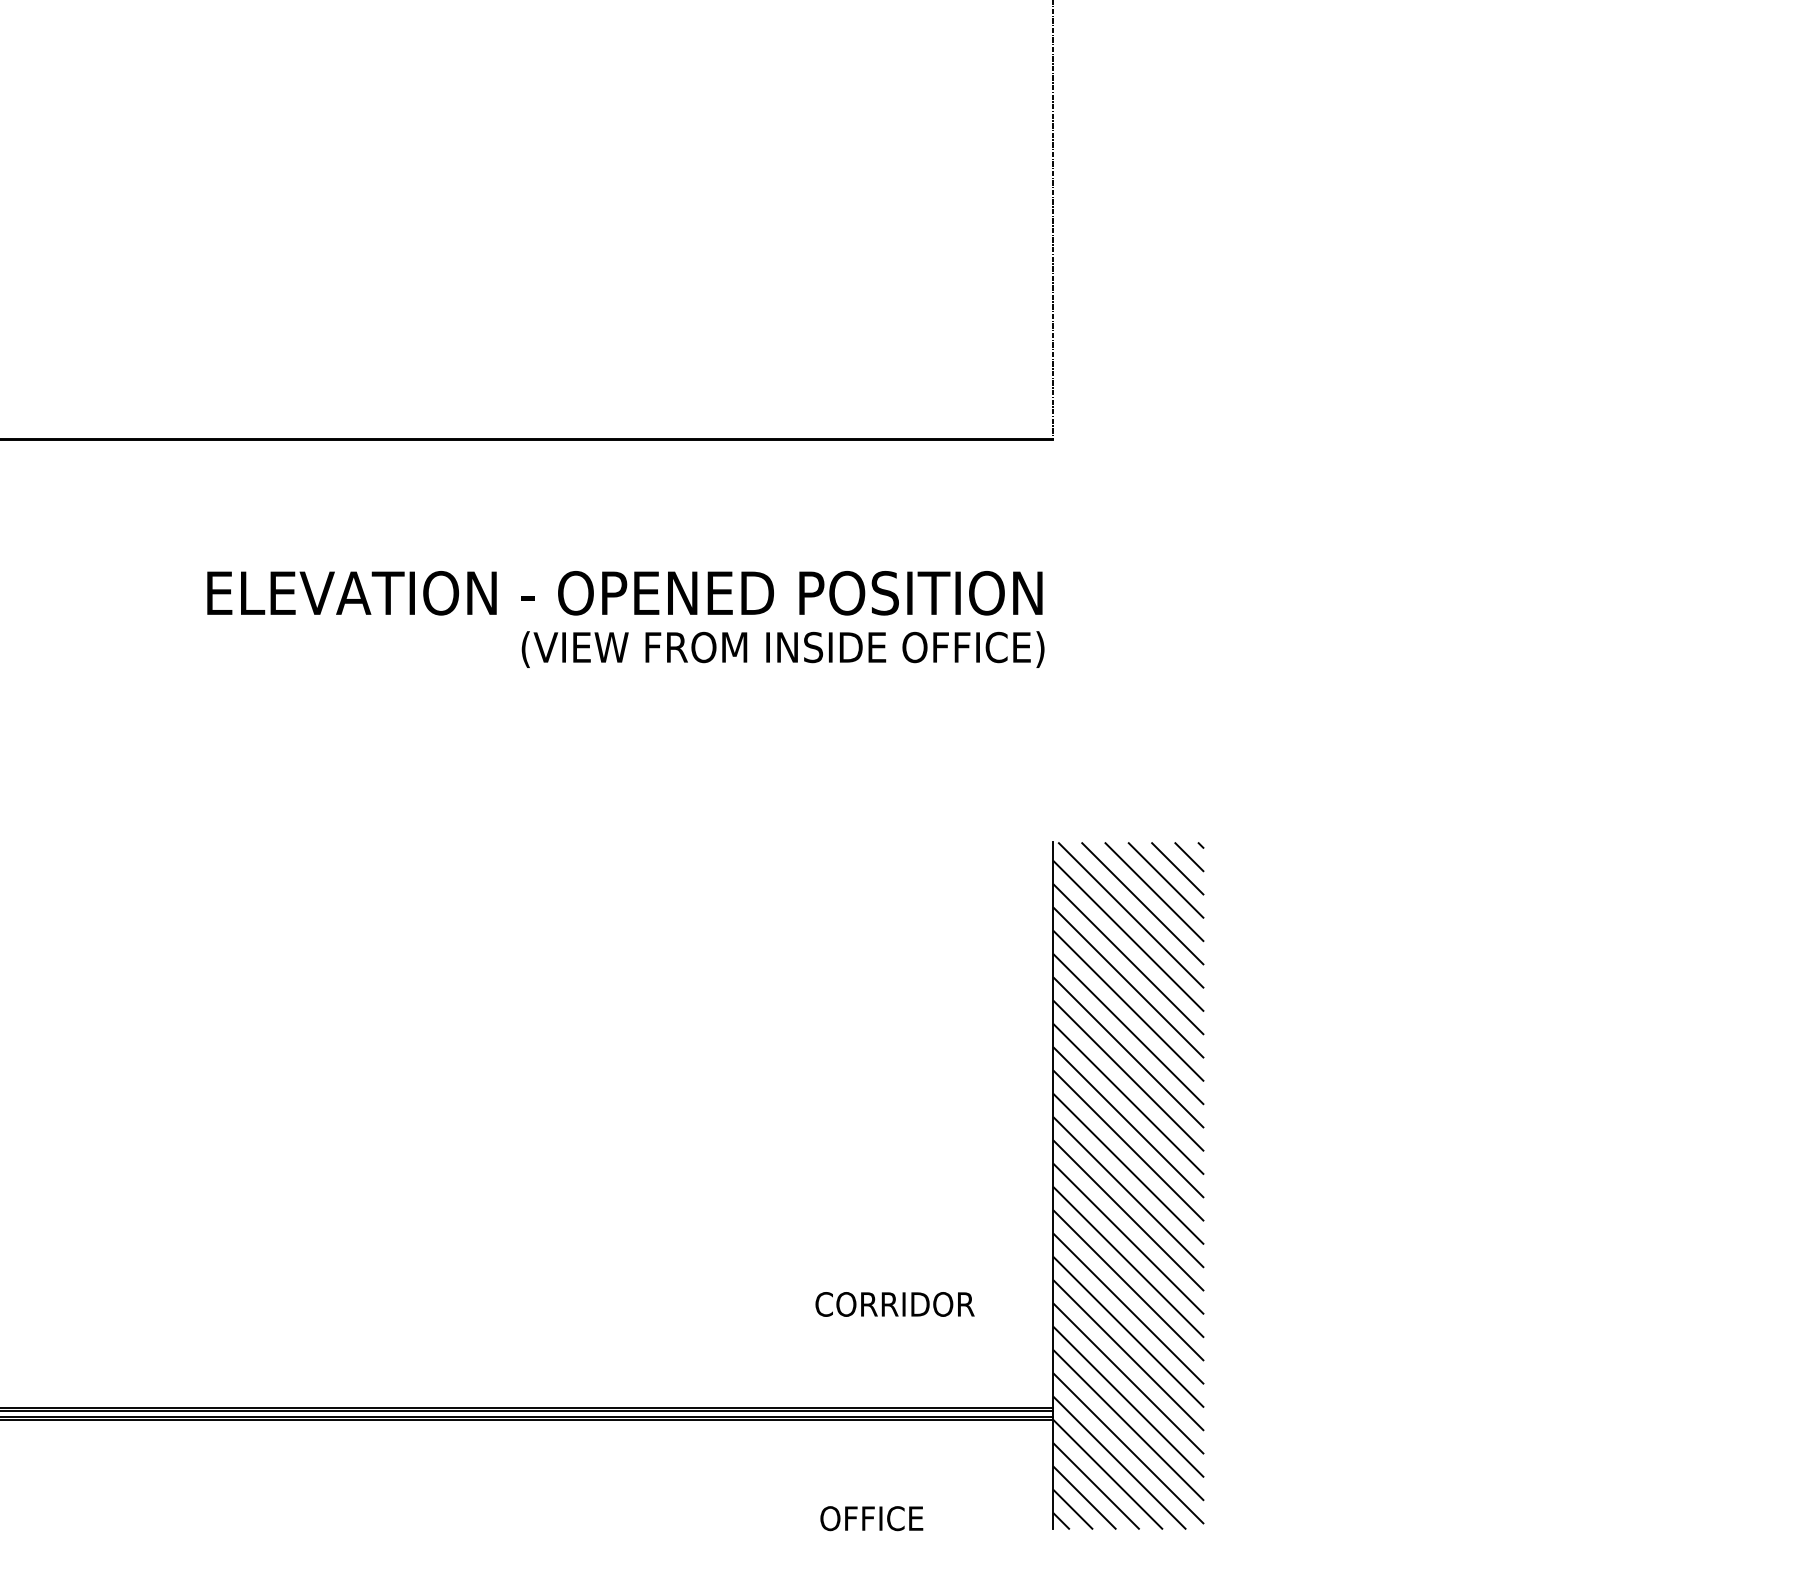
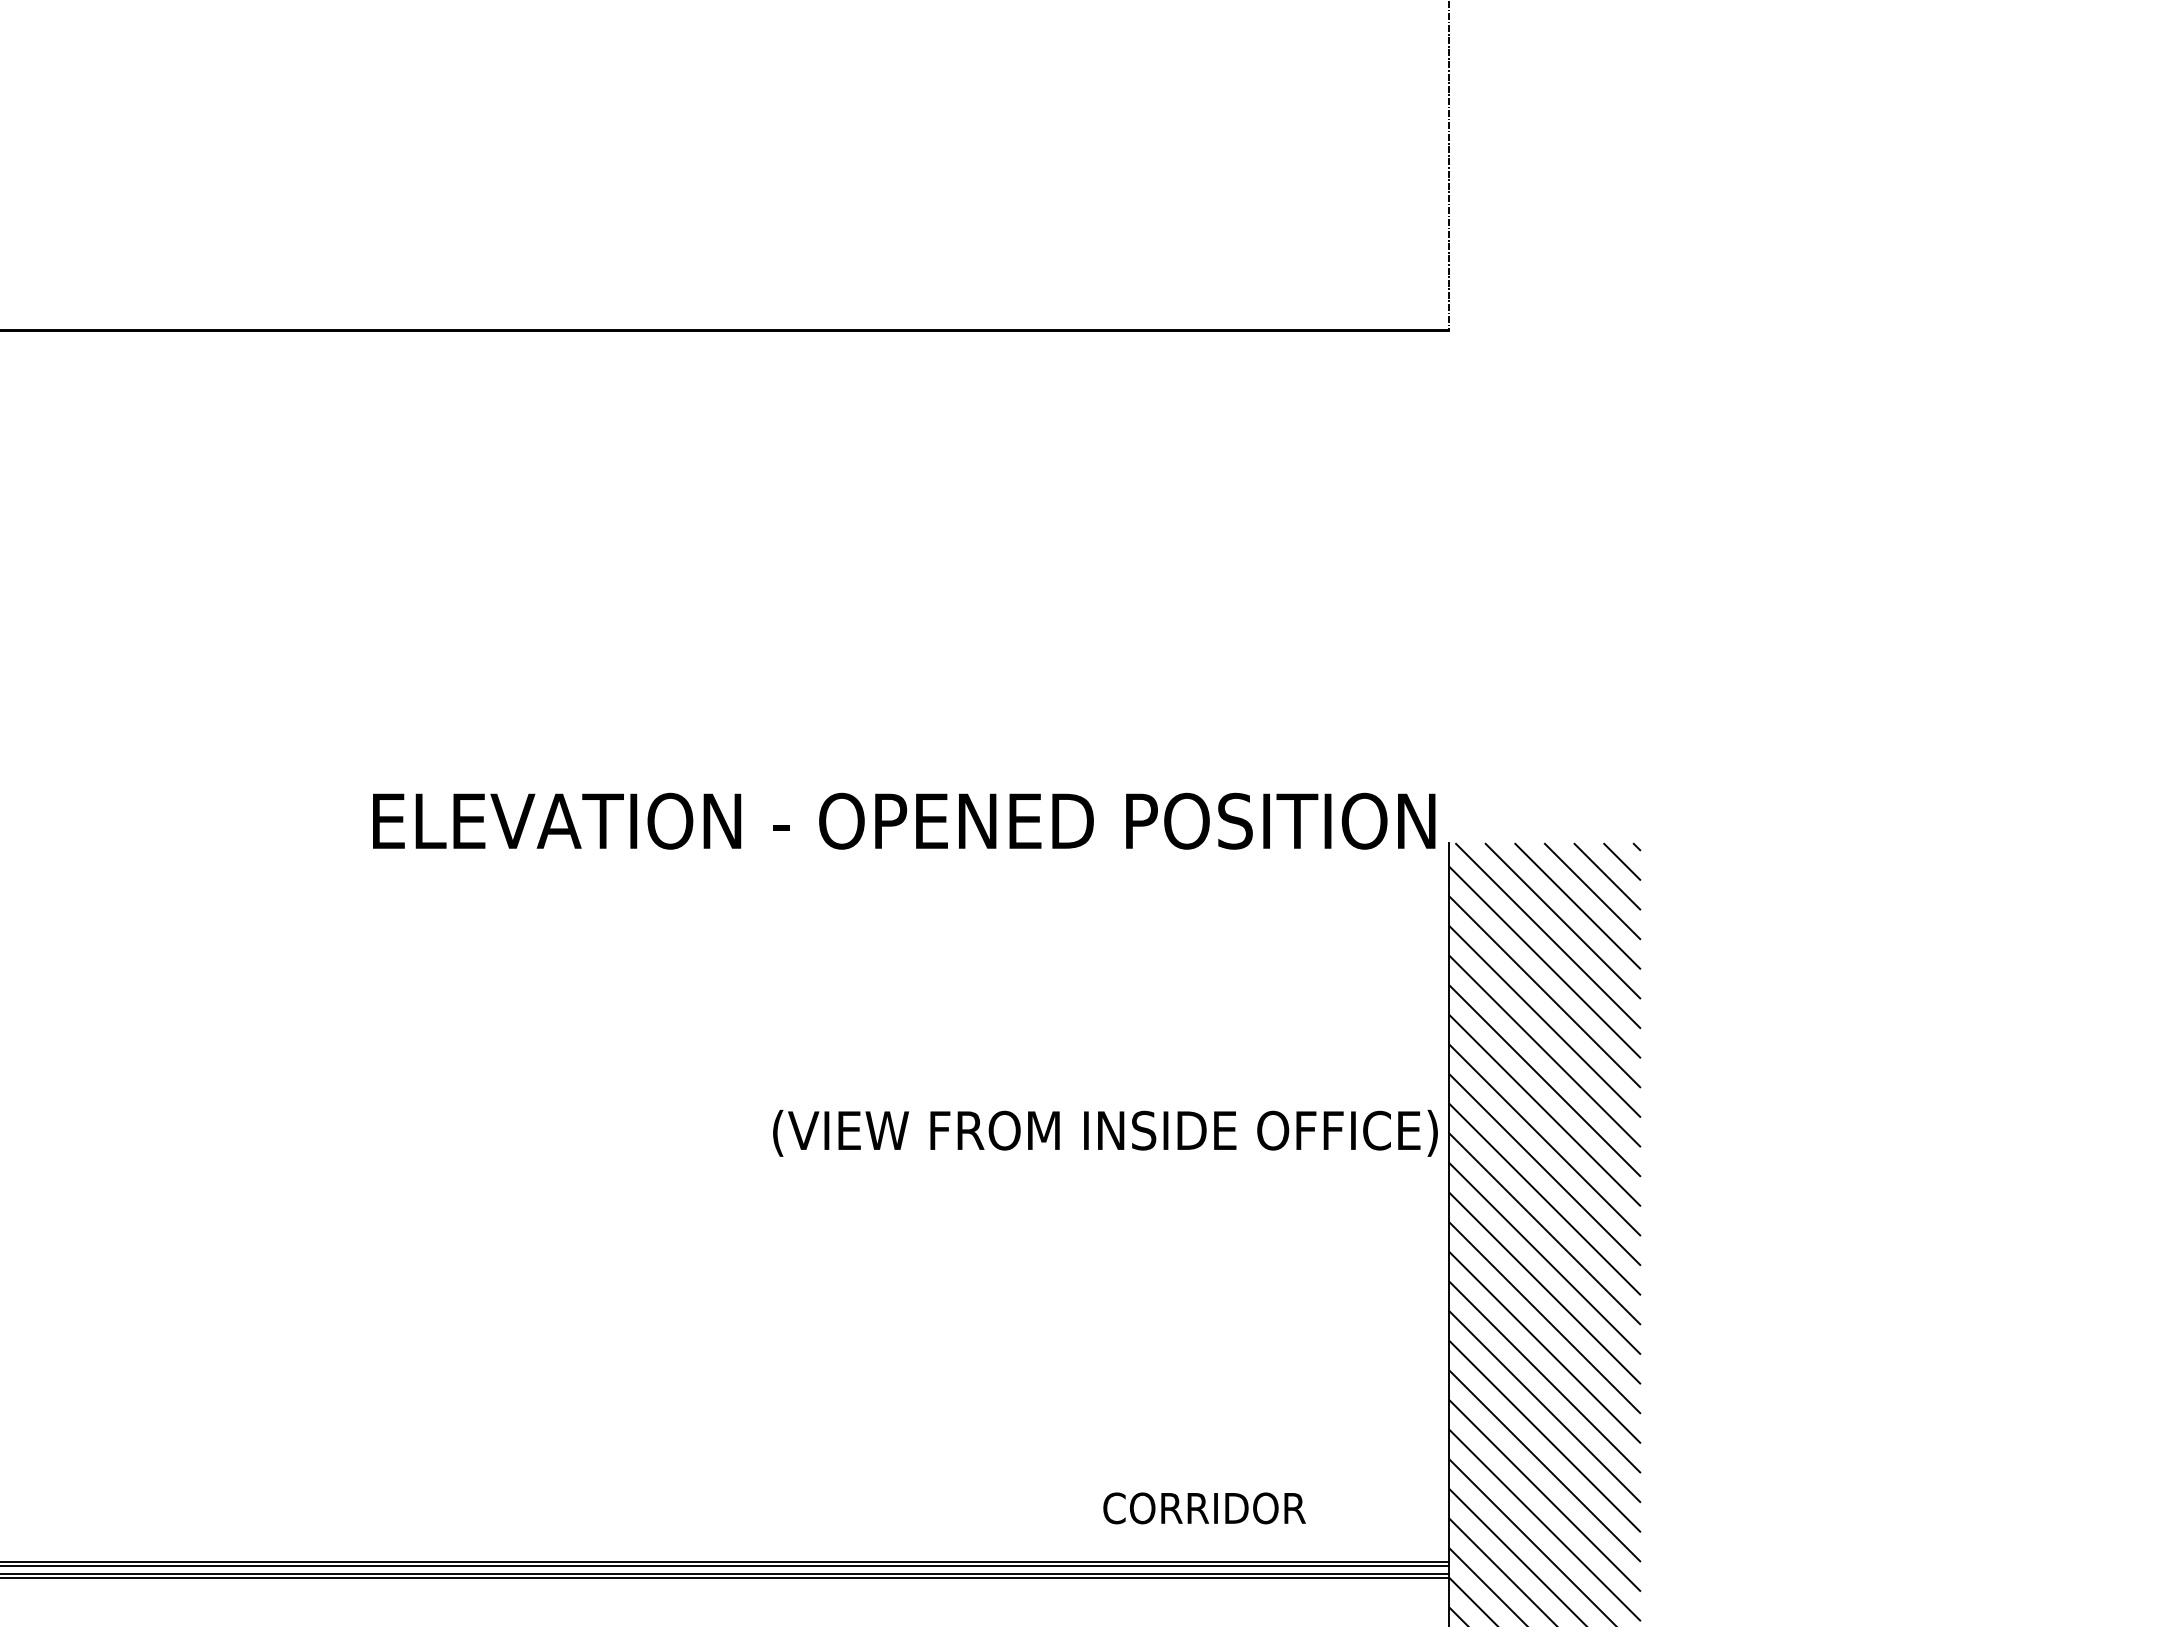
text: (624, 593) -> (903, 821), moved
text: (782, 649) -> (1104, 1133), moved
text: (894, 1304) -> (1203, 1508), moved

